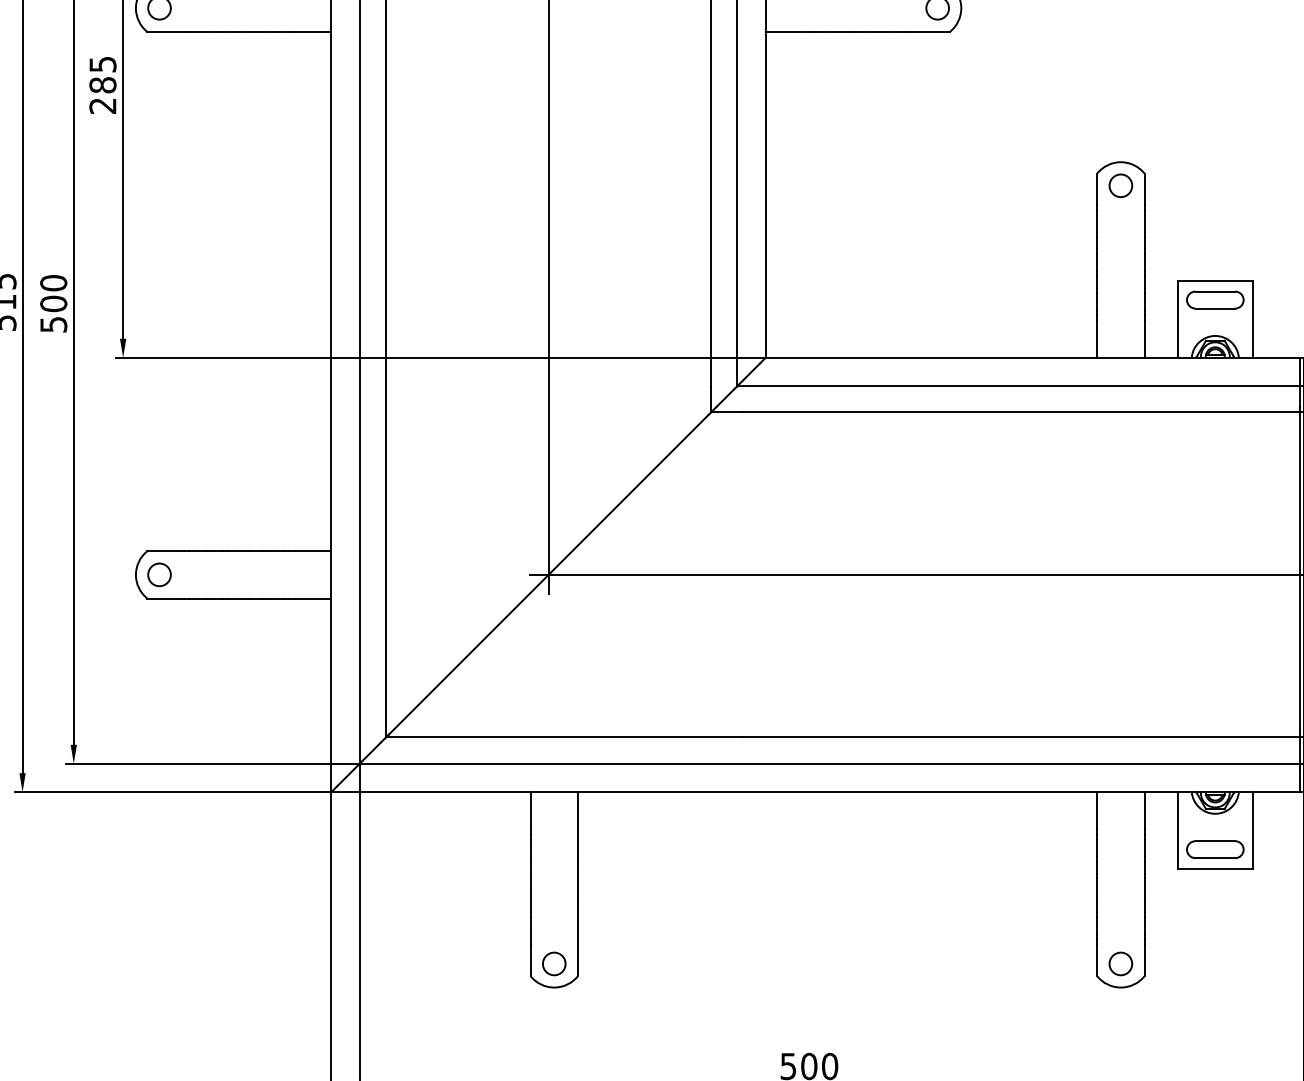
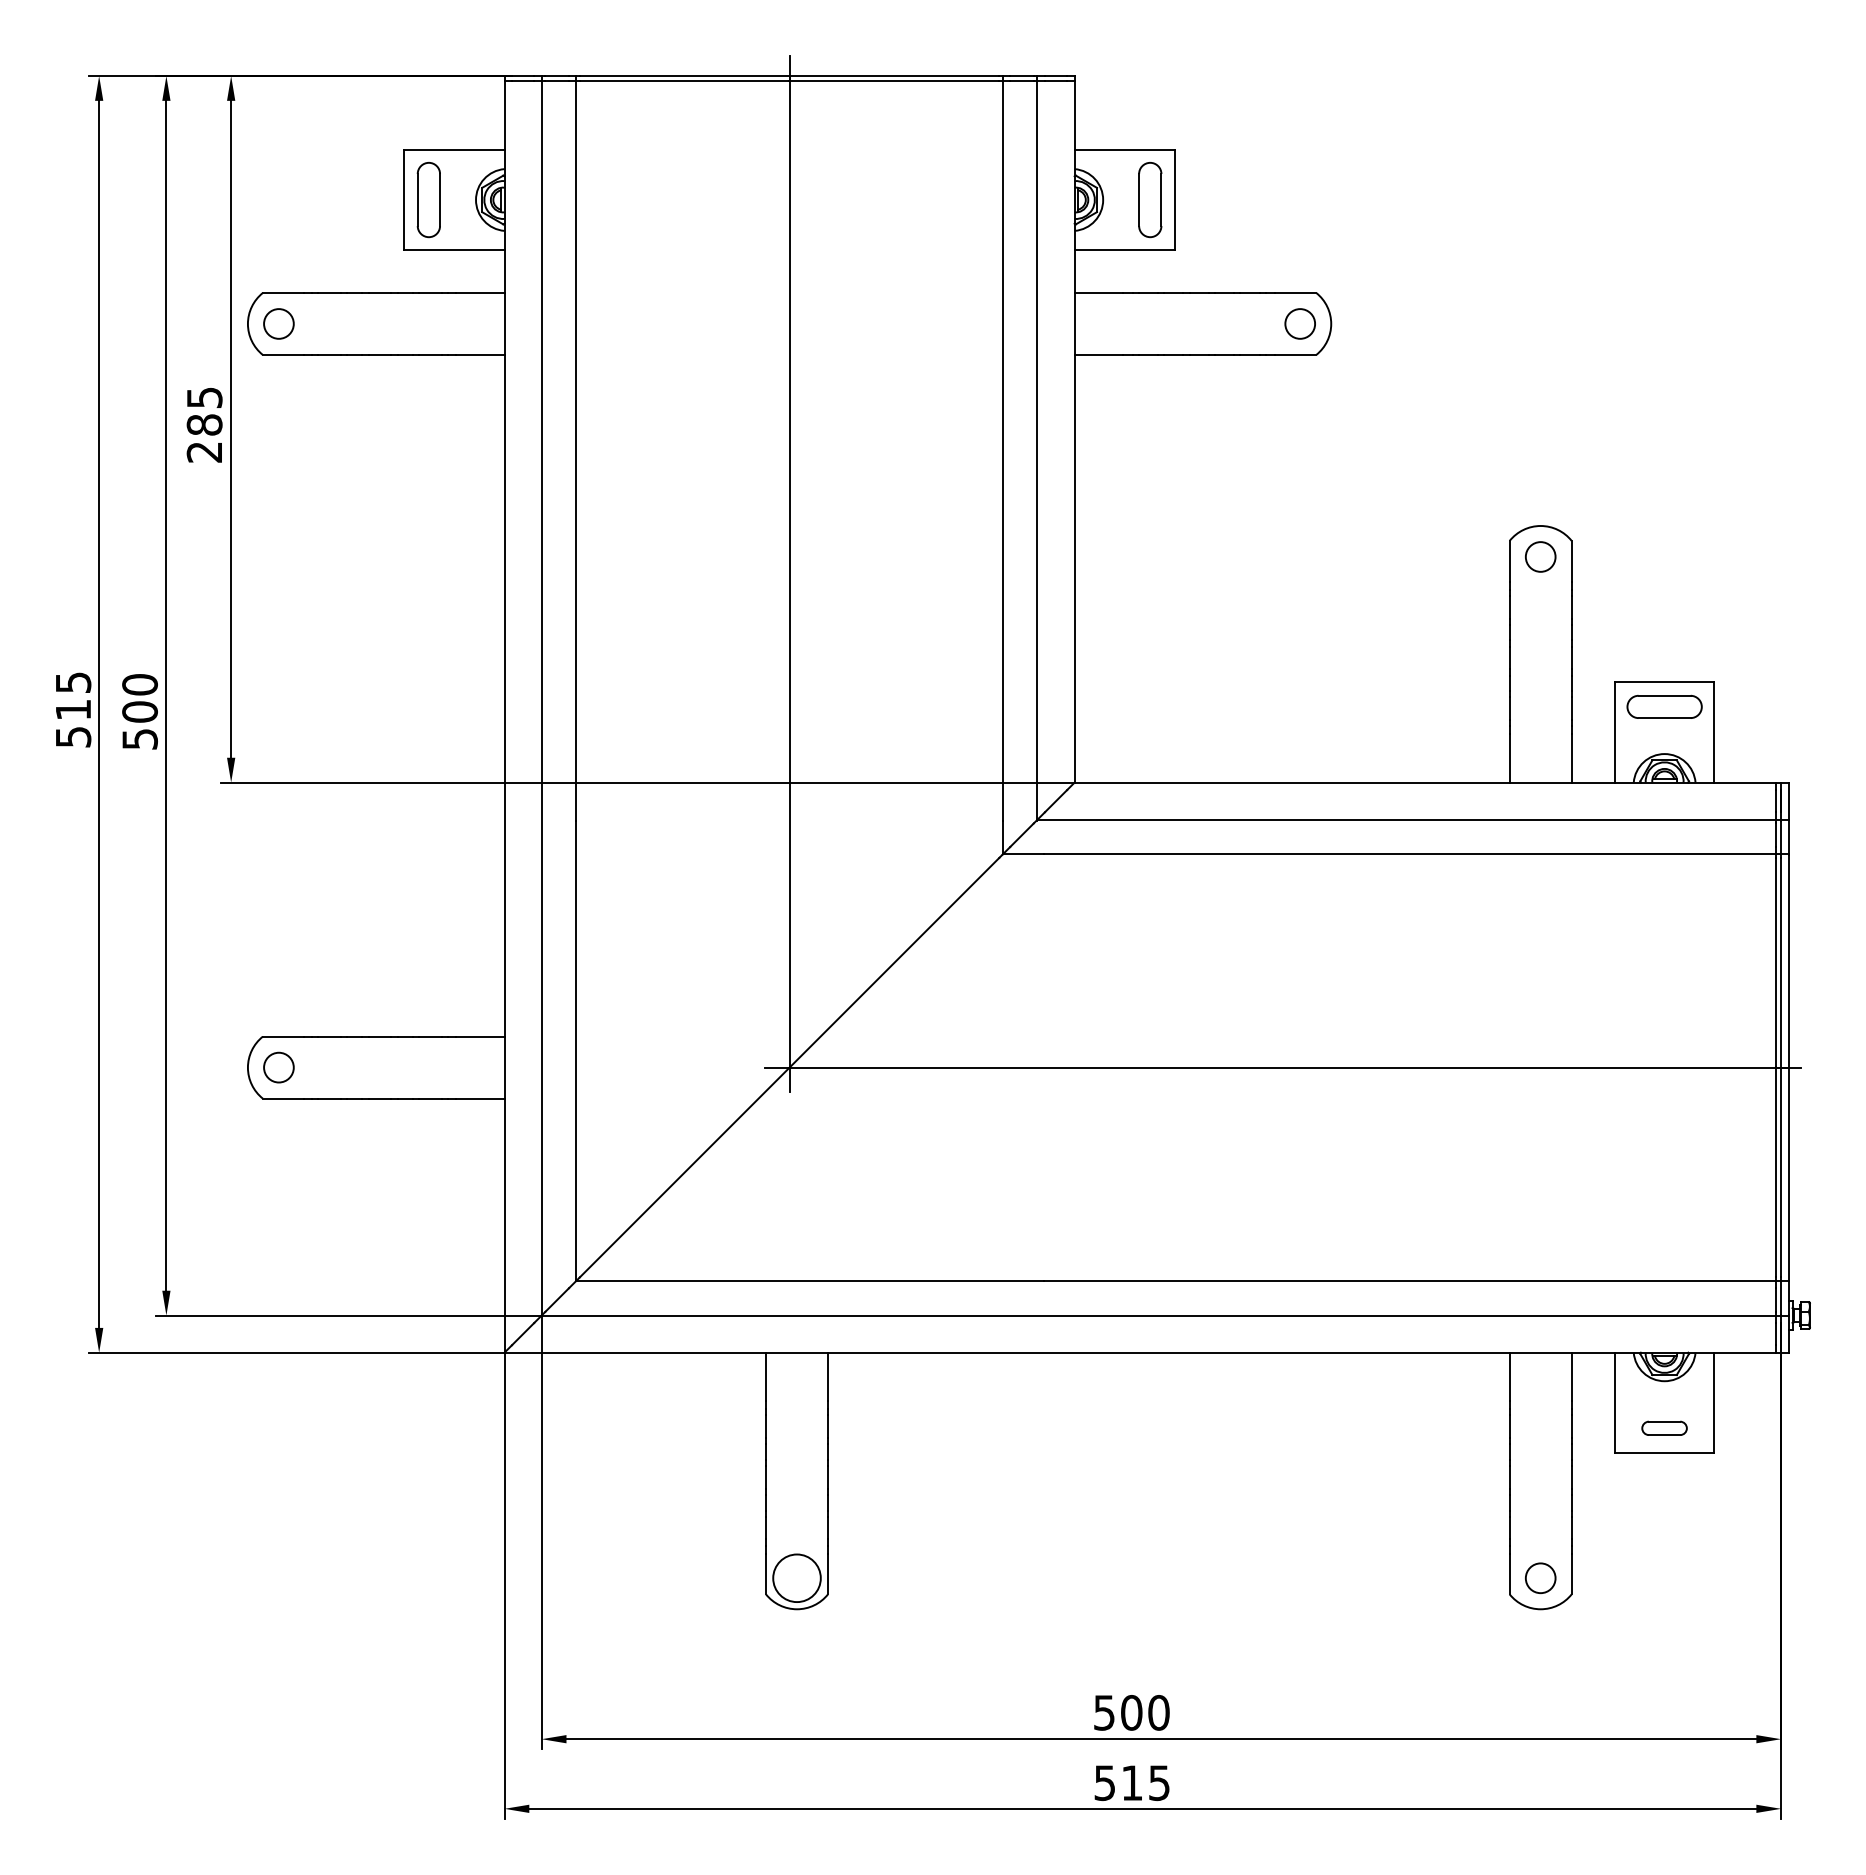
part: (1215, 849) -> (1664, 1428), size x0.6
circle: (553, 964) -> (796, 1578), size x1.6

